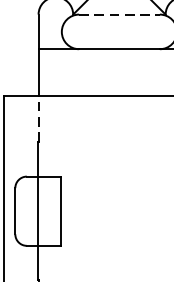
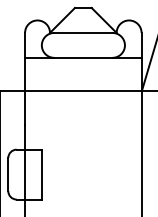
line: (119, 13) -> (83, 32), dashed -> solid
line: (39, 119) -> (25, 108), dashed -> solid

